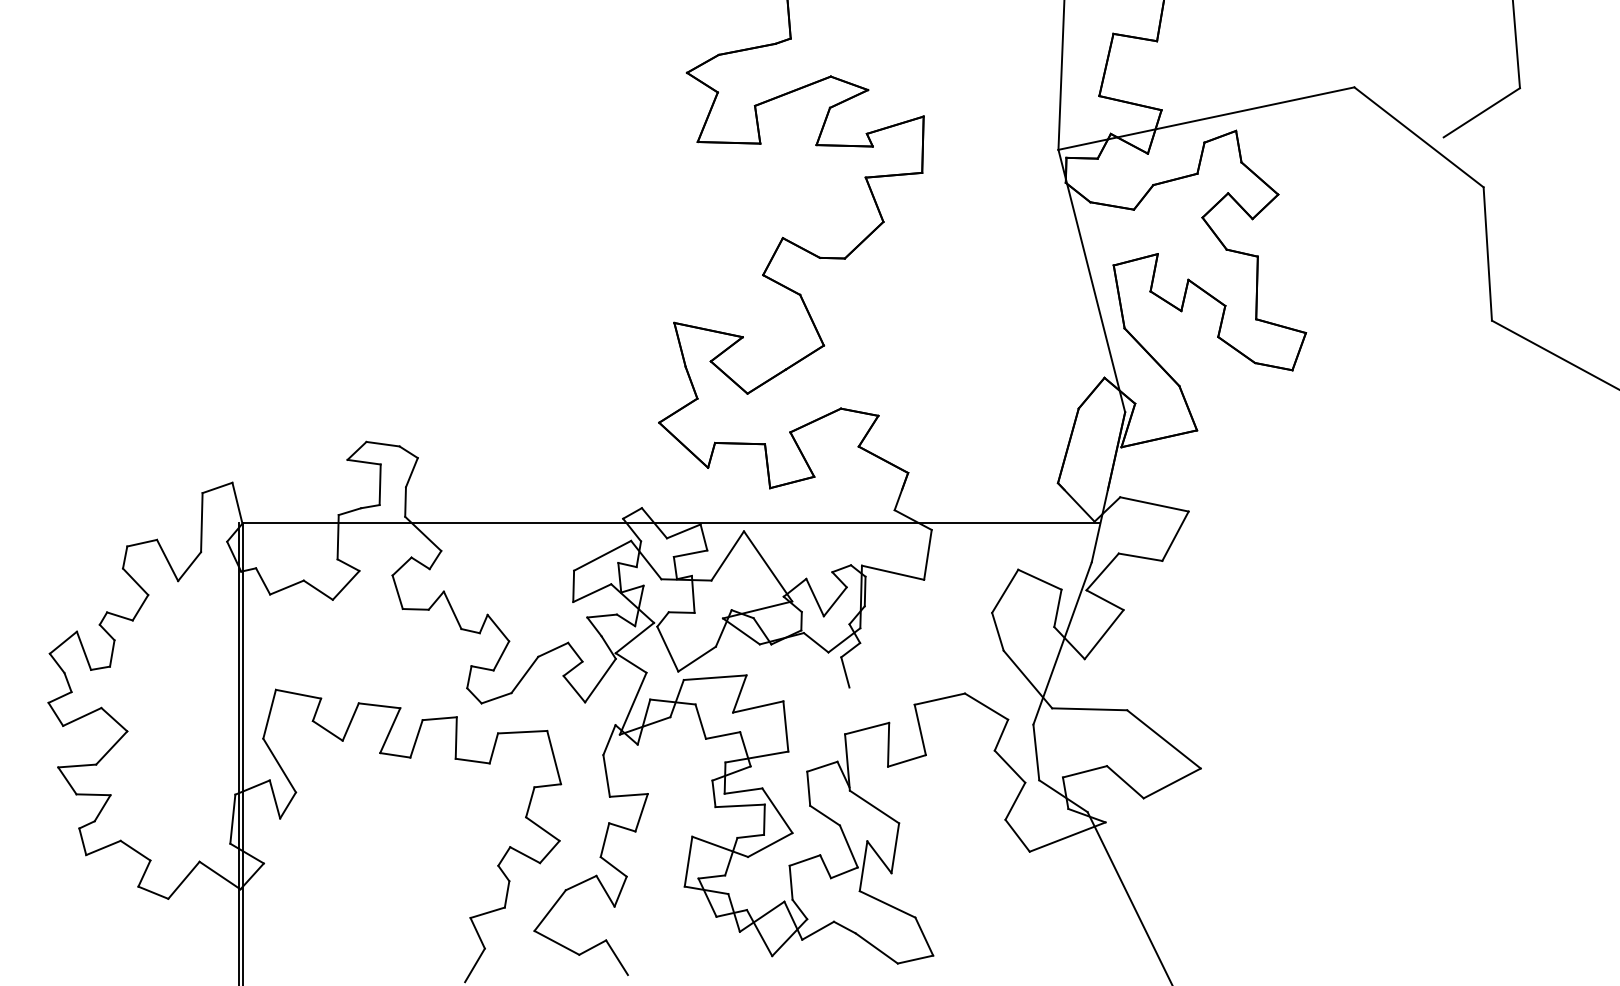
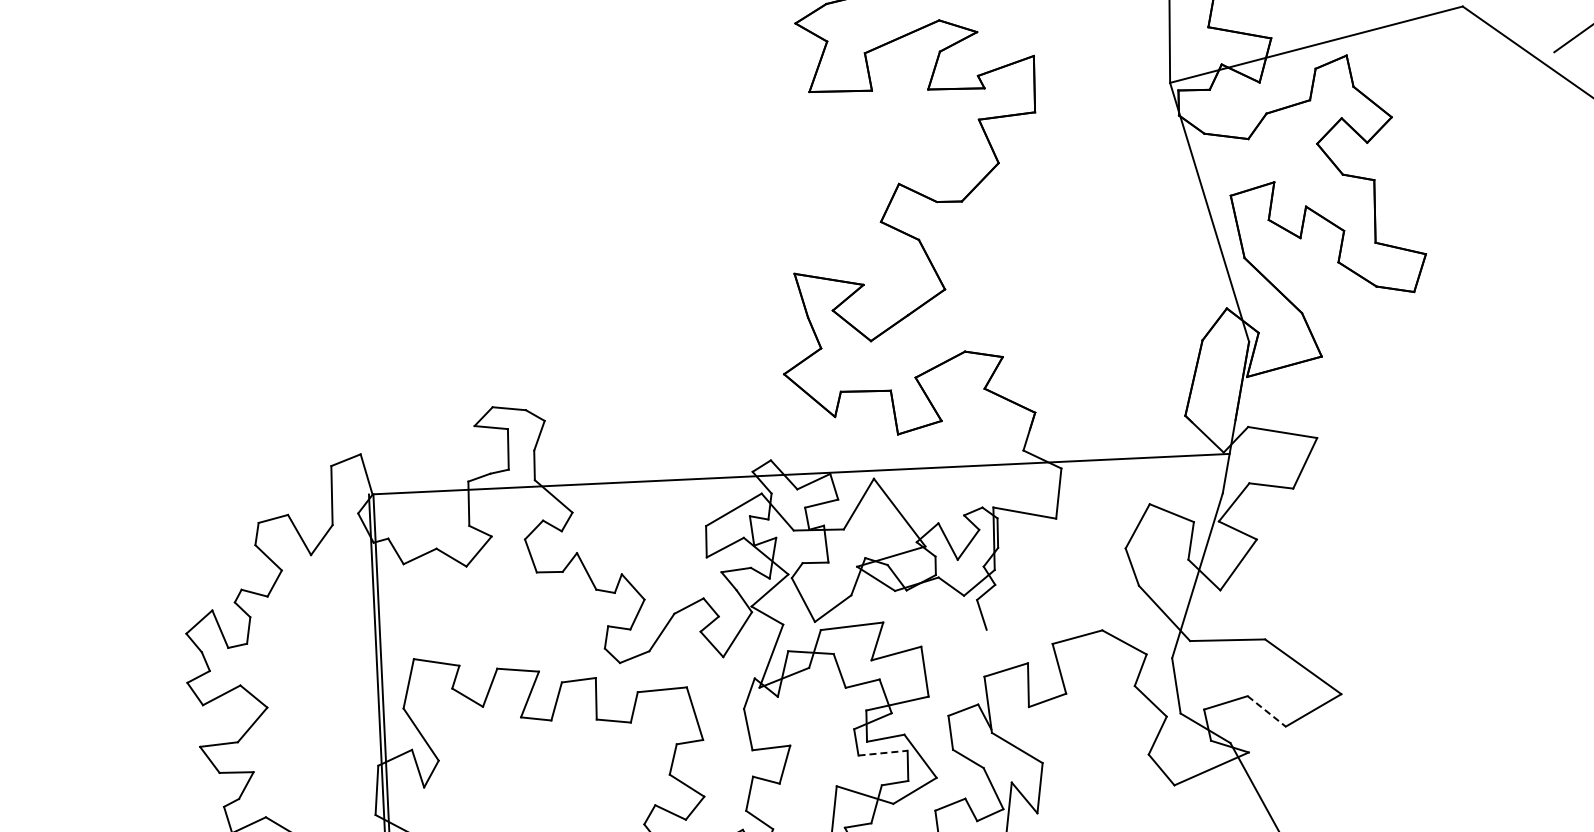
line: (1125, 782) -> (1266, 711), solid -> dashed
line: (740, 805) -> (883, 752), solid -> dashed

